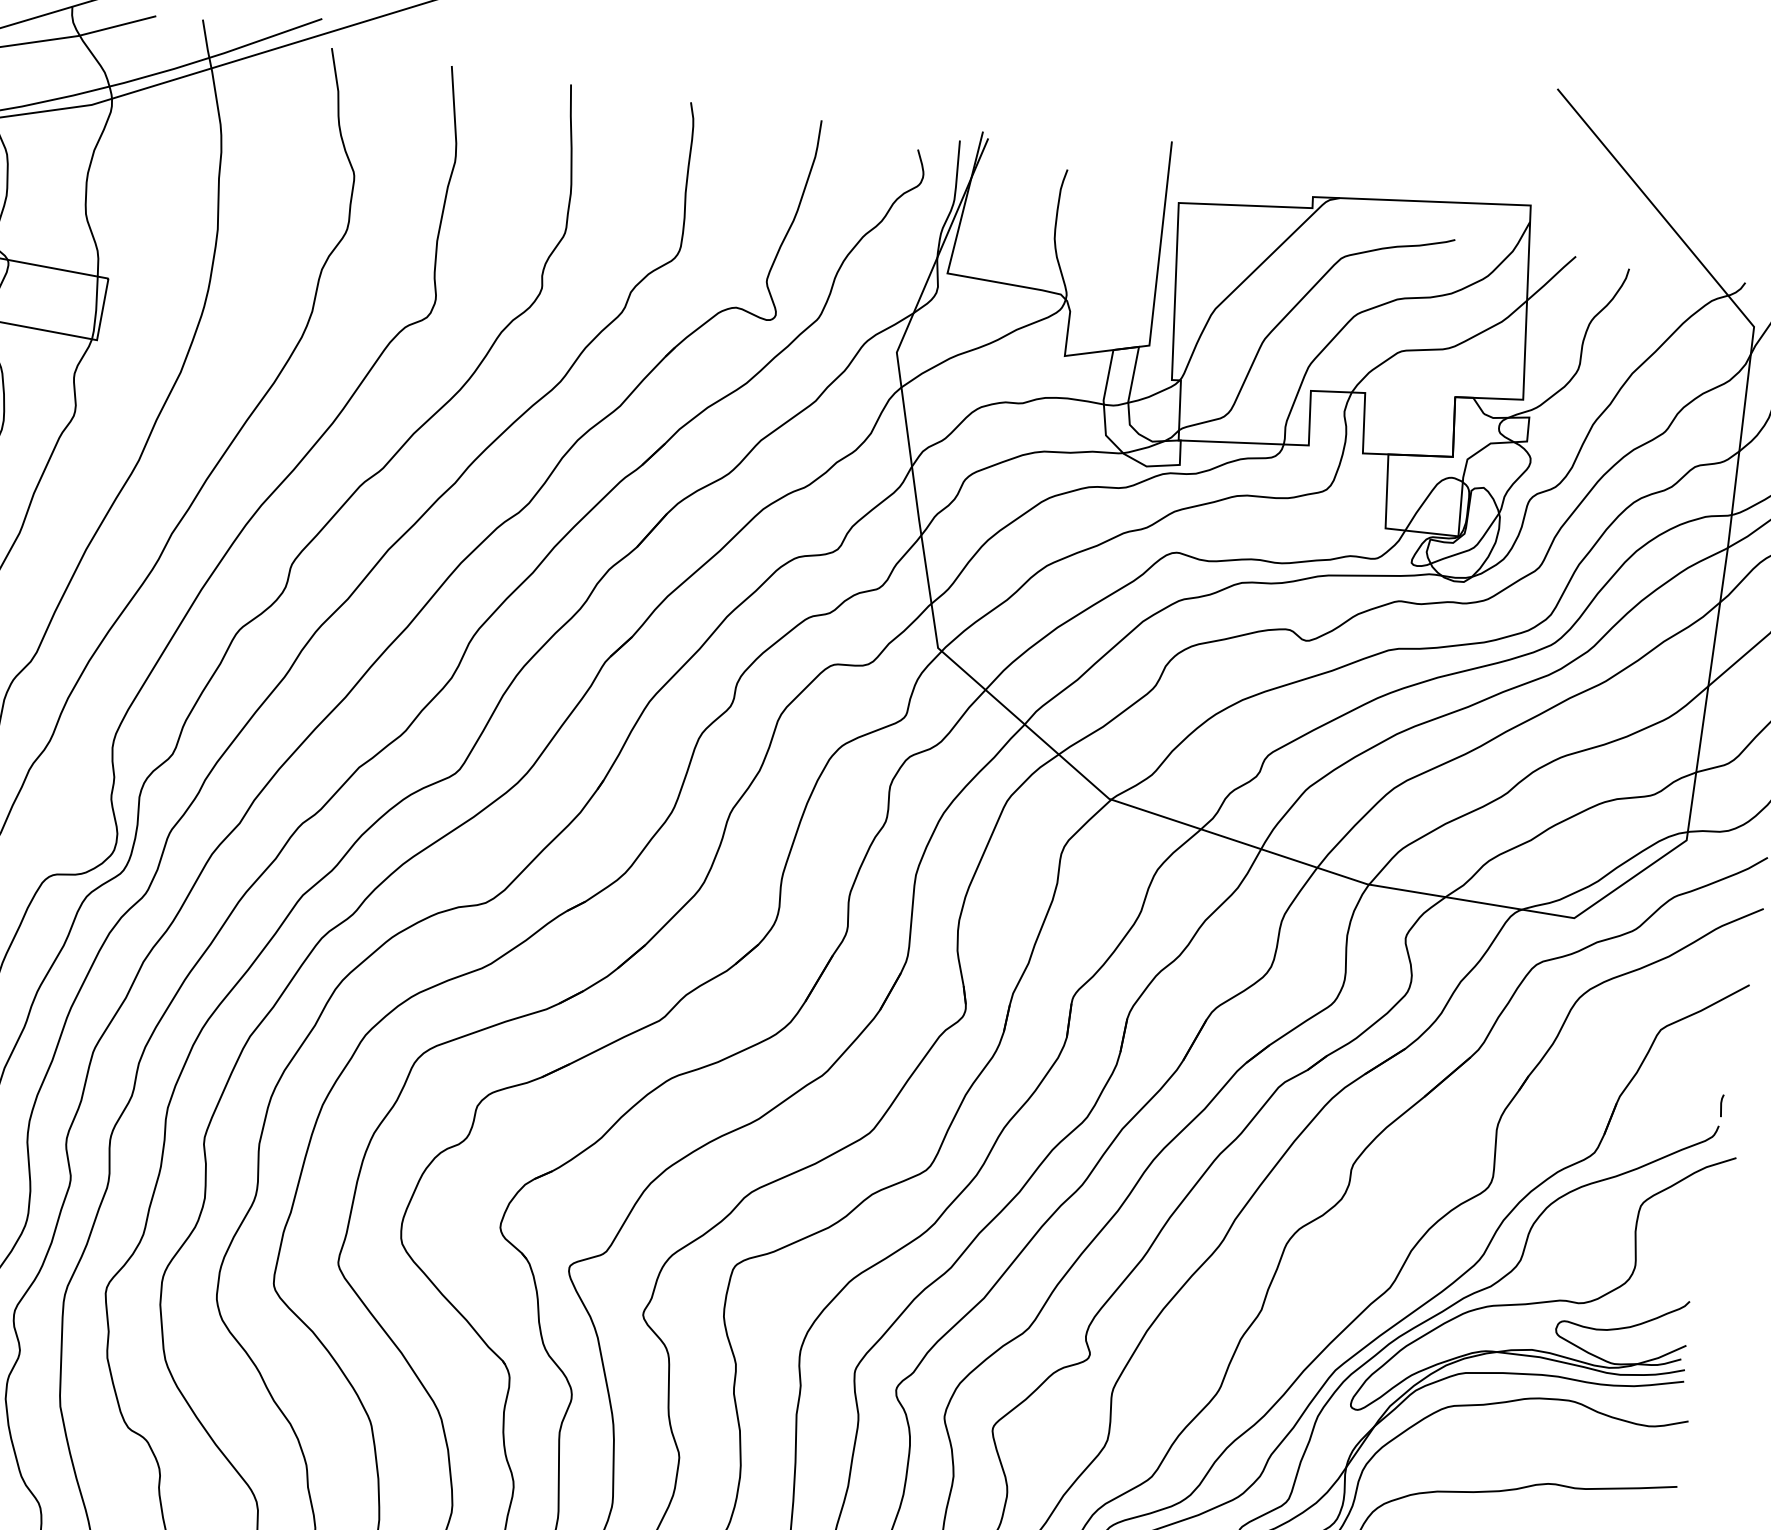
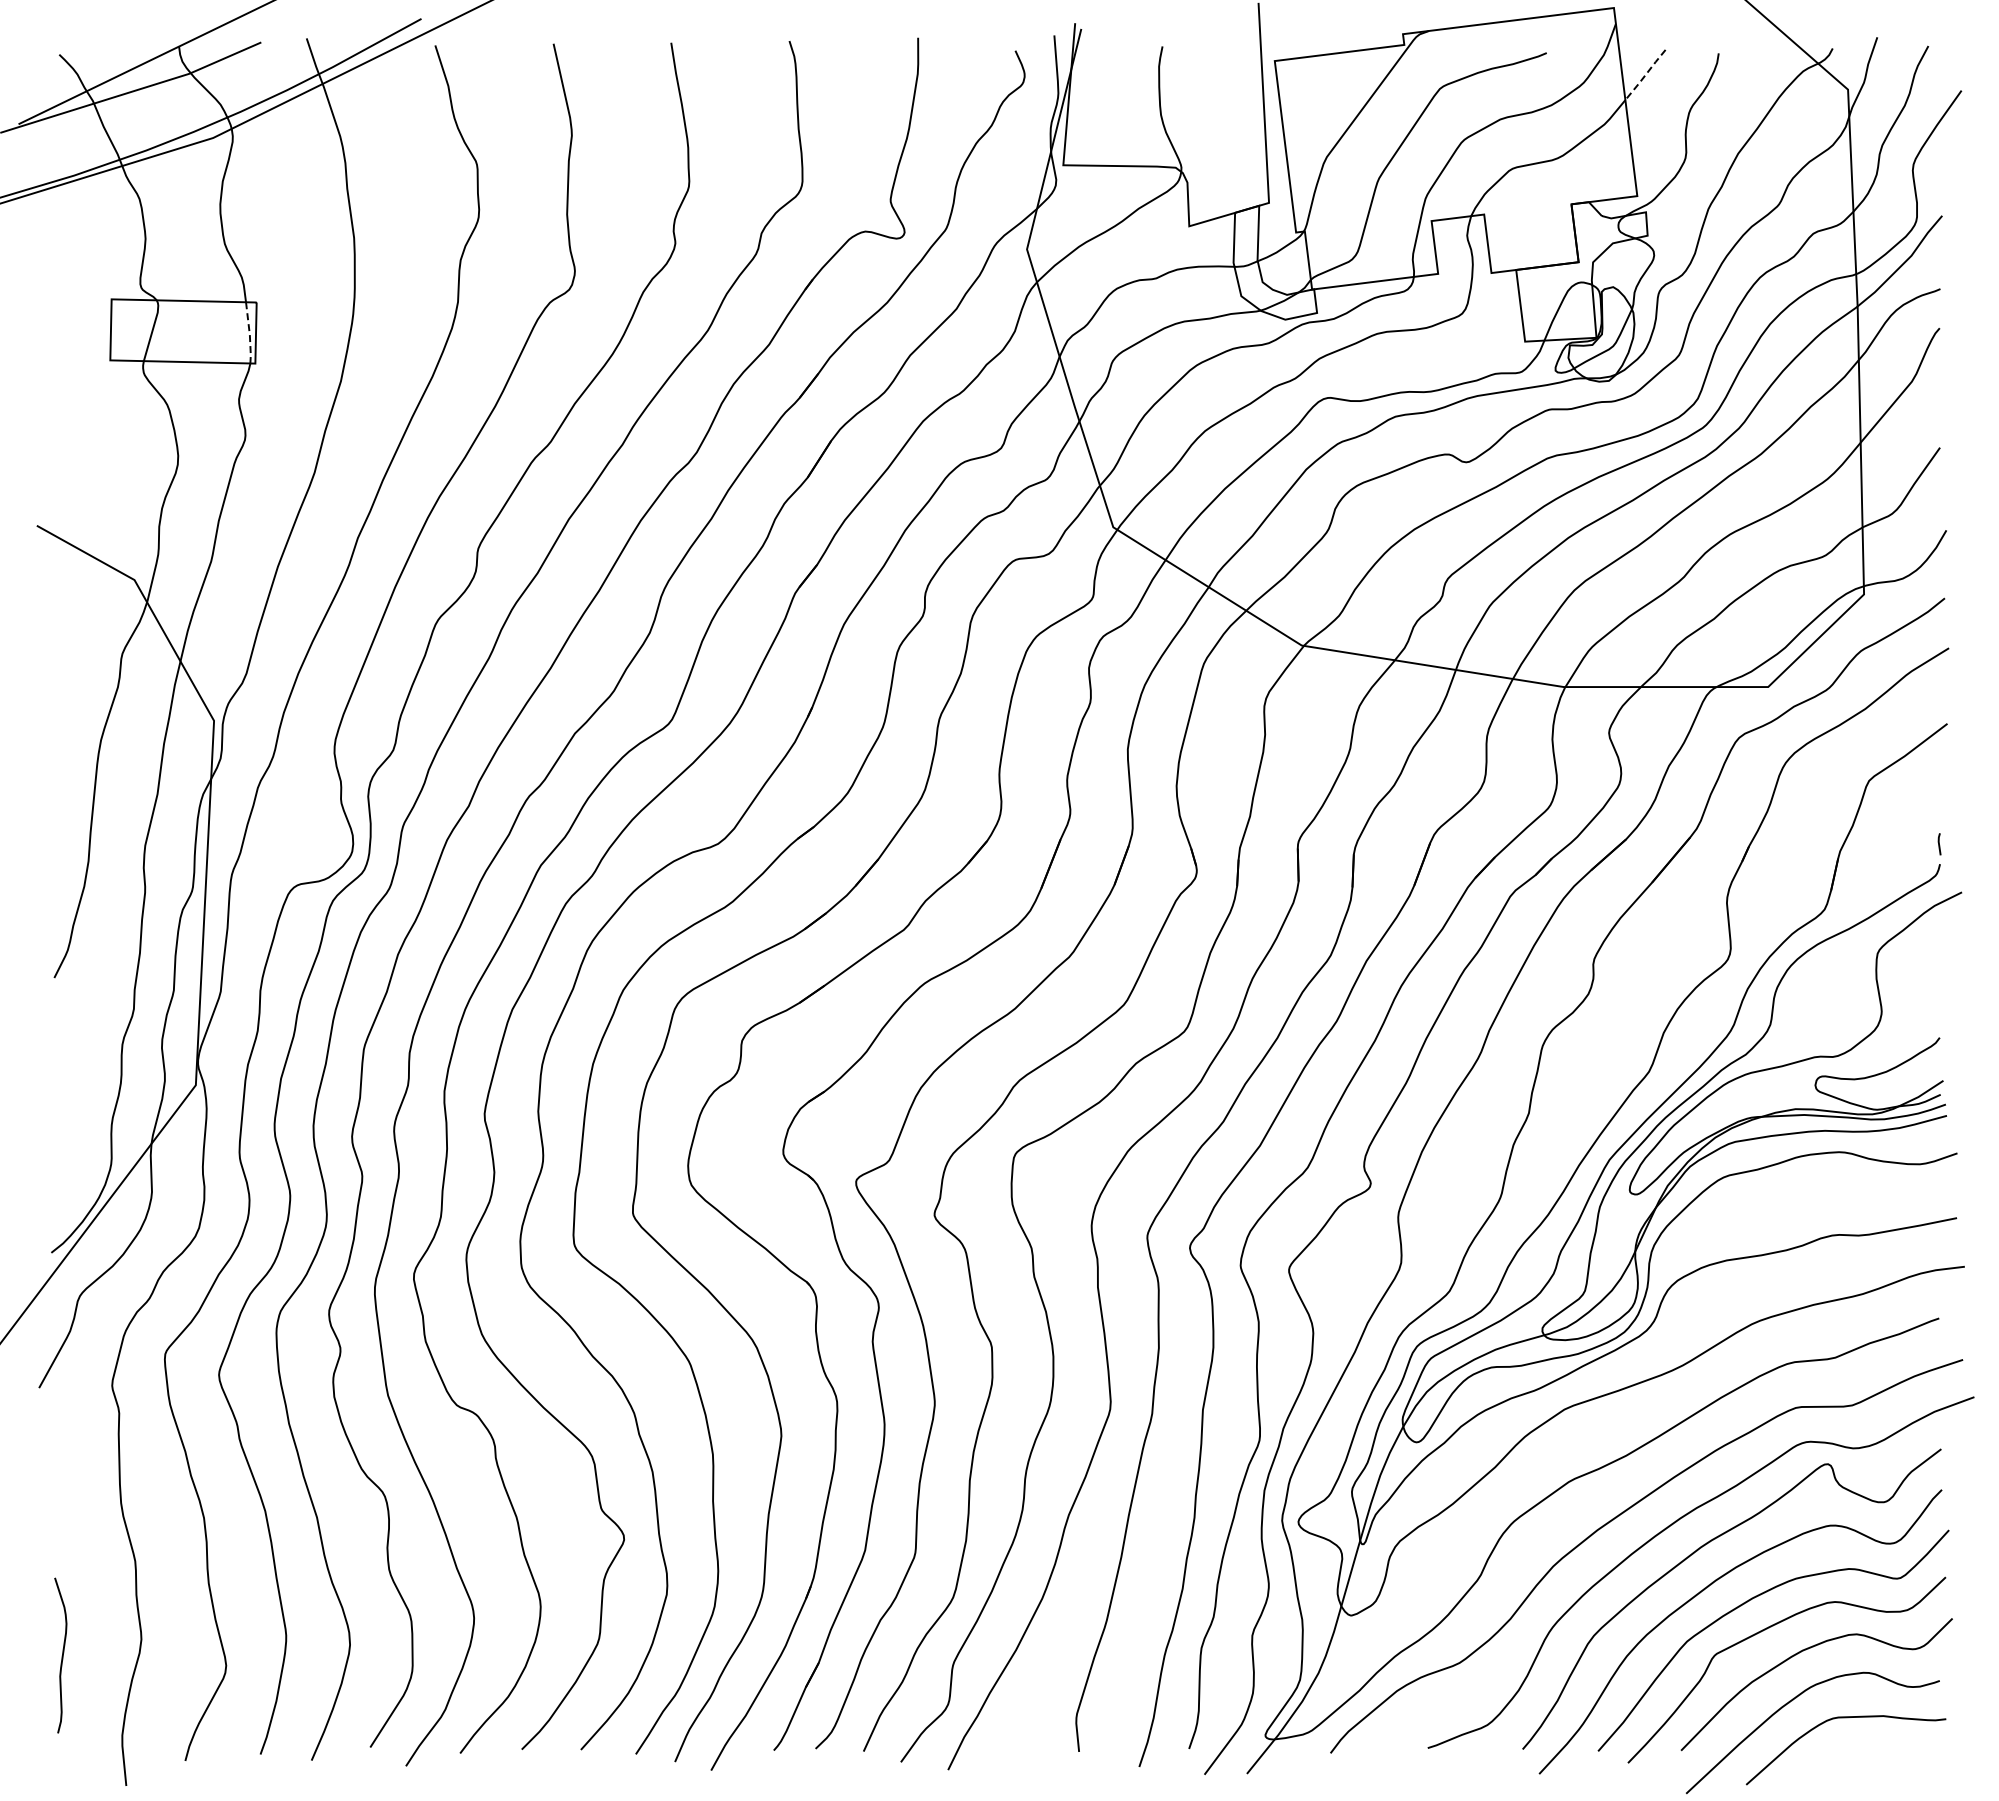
line: (1551, 279) -> (1645, 75), solid -> dashed
line: (95, 309) -> (249, 334), solid -> dashed

